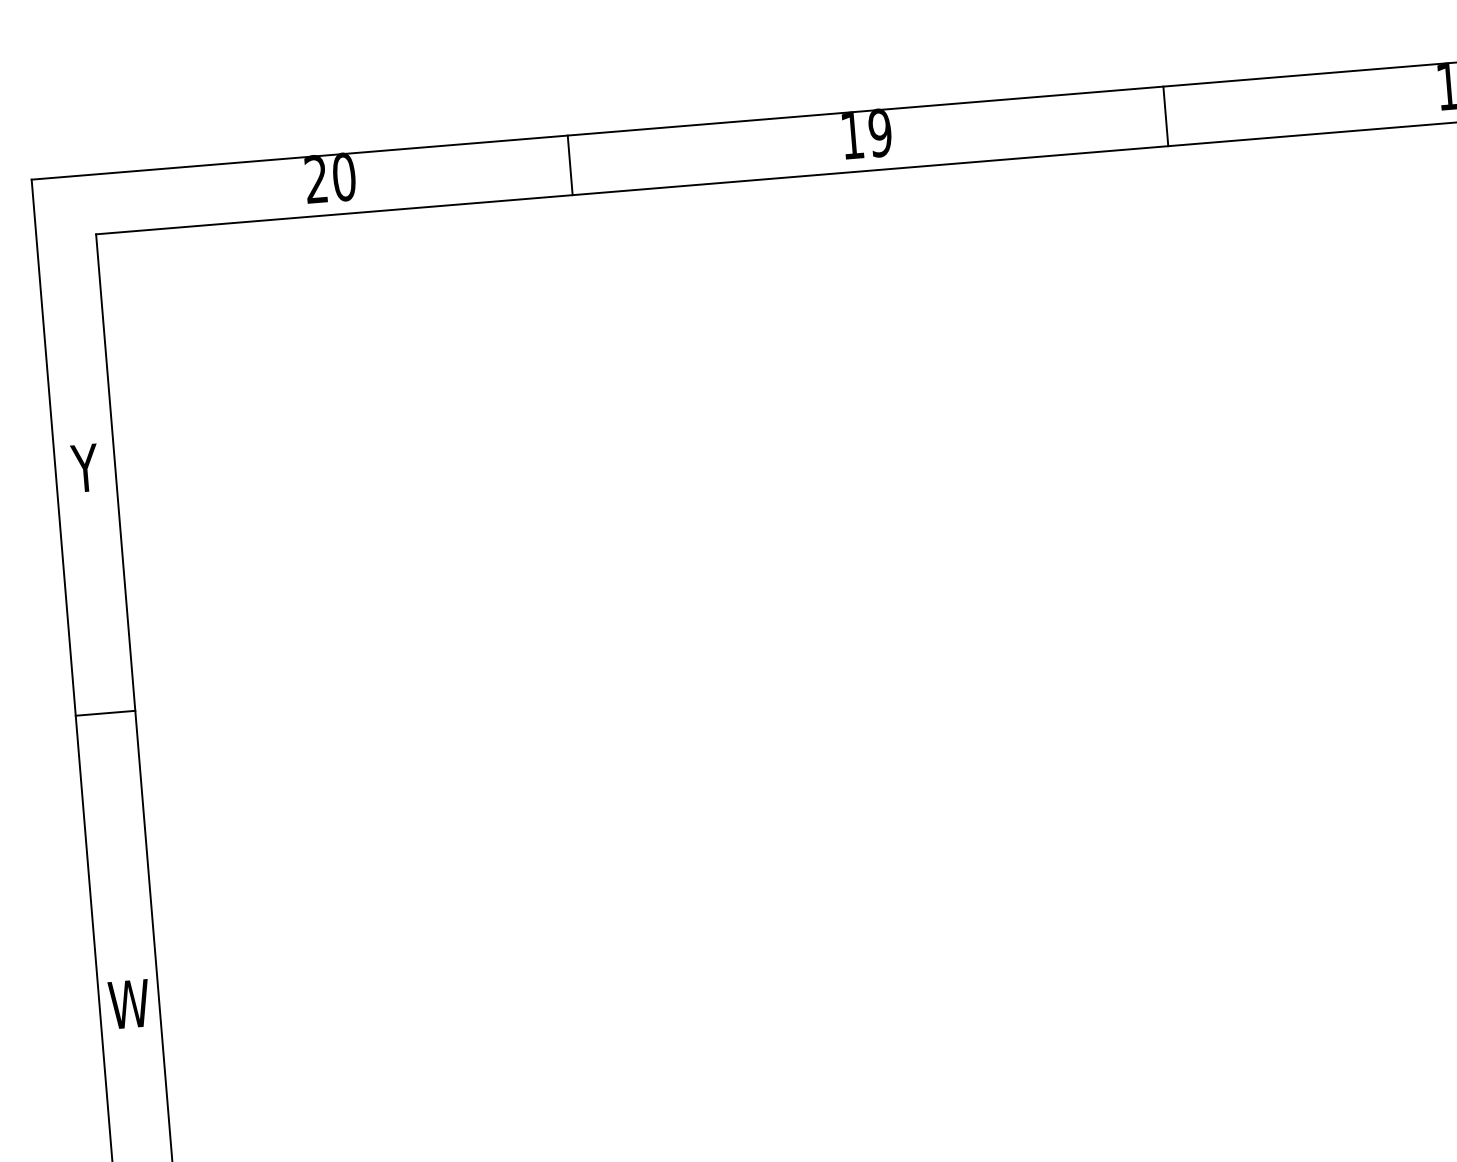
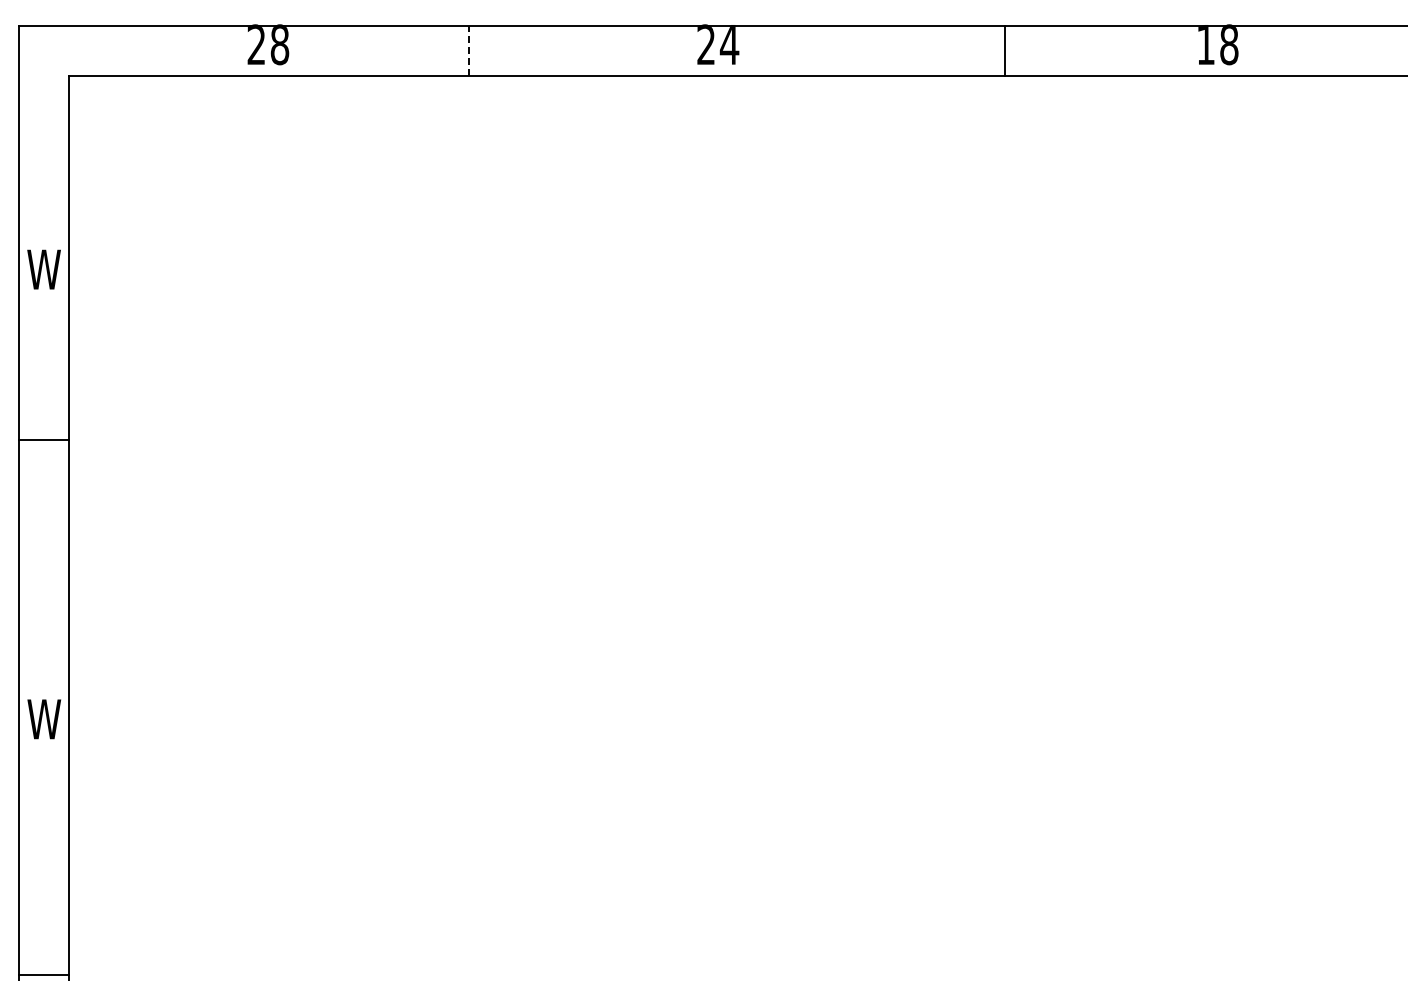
line: (1165, 116) -> (1004, 50), moved
text: (866, 133) -> (718, 44), 19 -> 24
line: (570, 165) -> (469, 50), solid -> dashed
text: (343, 176) -> (279, 44), 20 -> 28
text: (84, 468) -> (43, 269), Y -> W
line: (105, 713) -> (44, 440), moved

